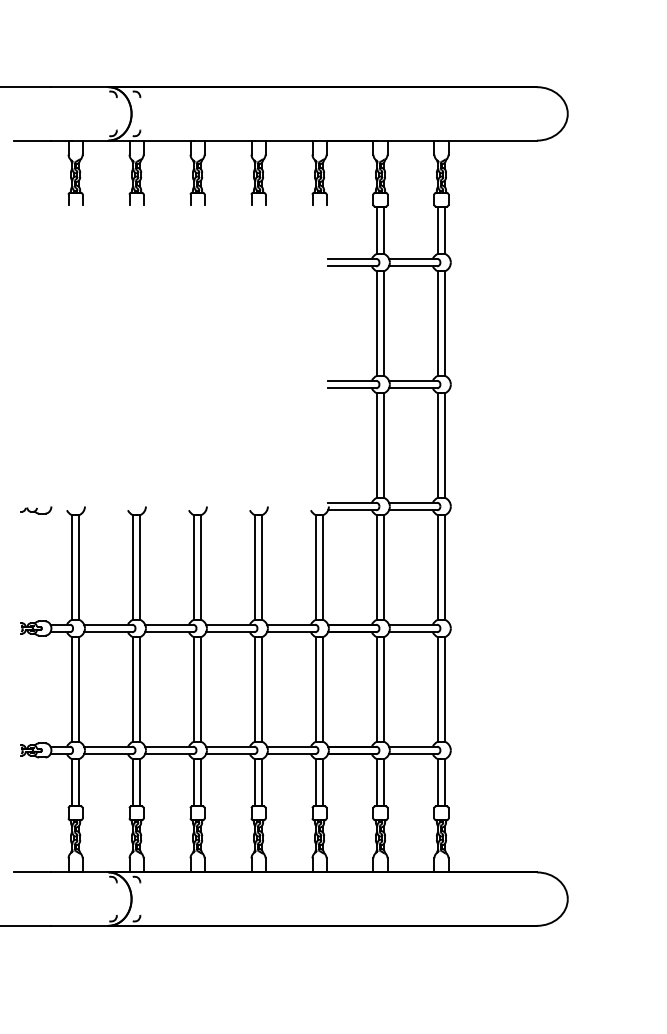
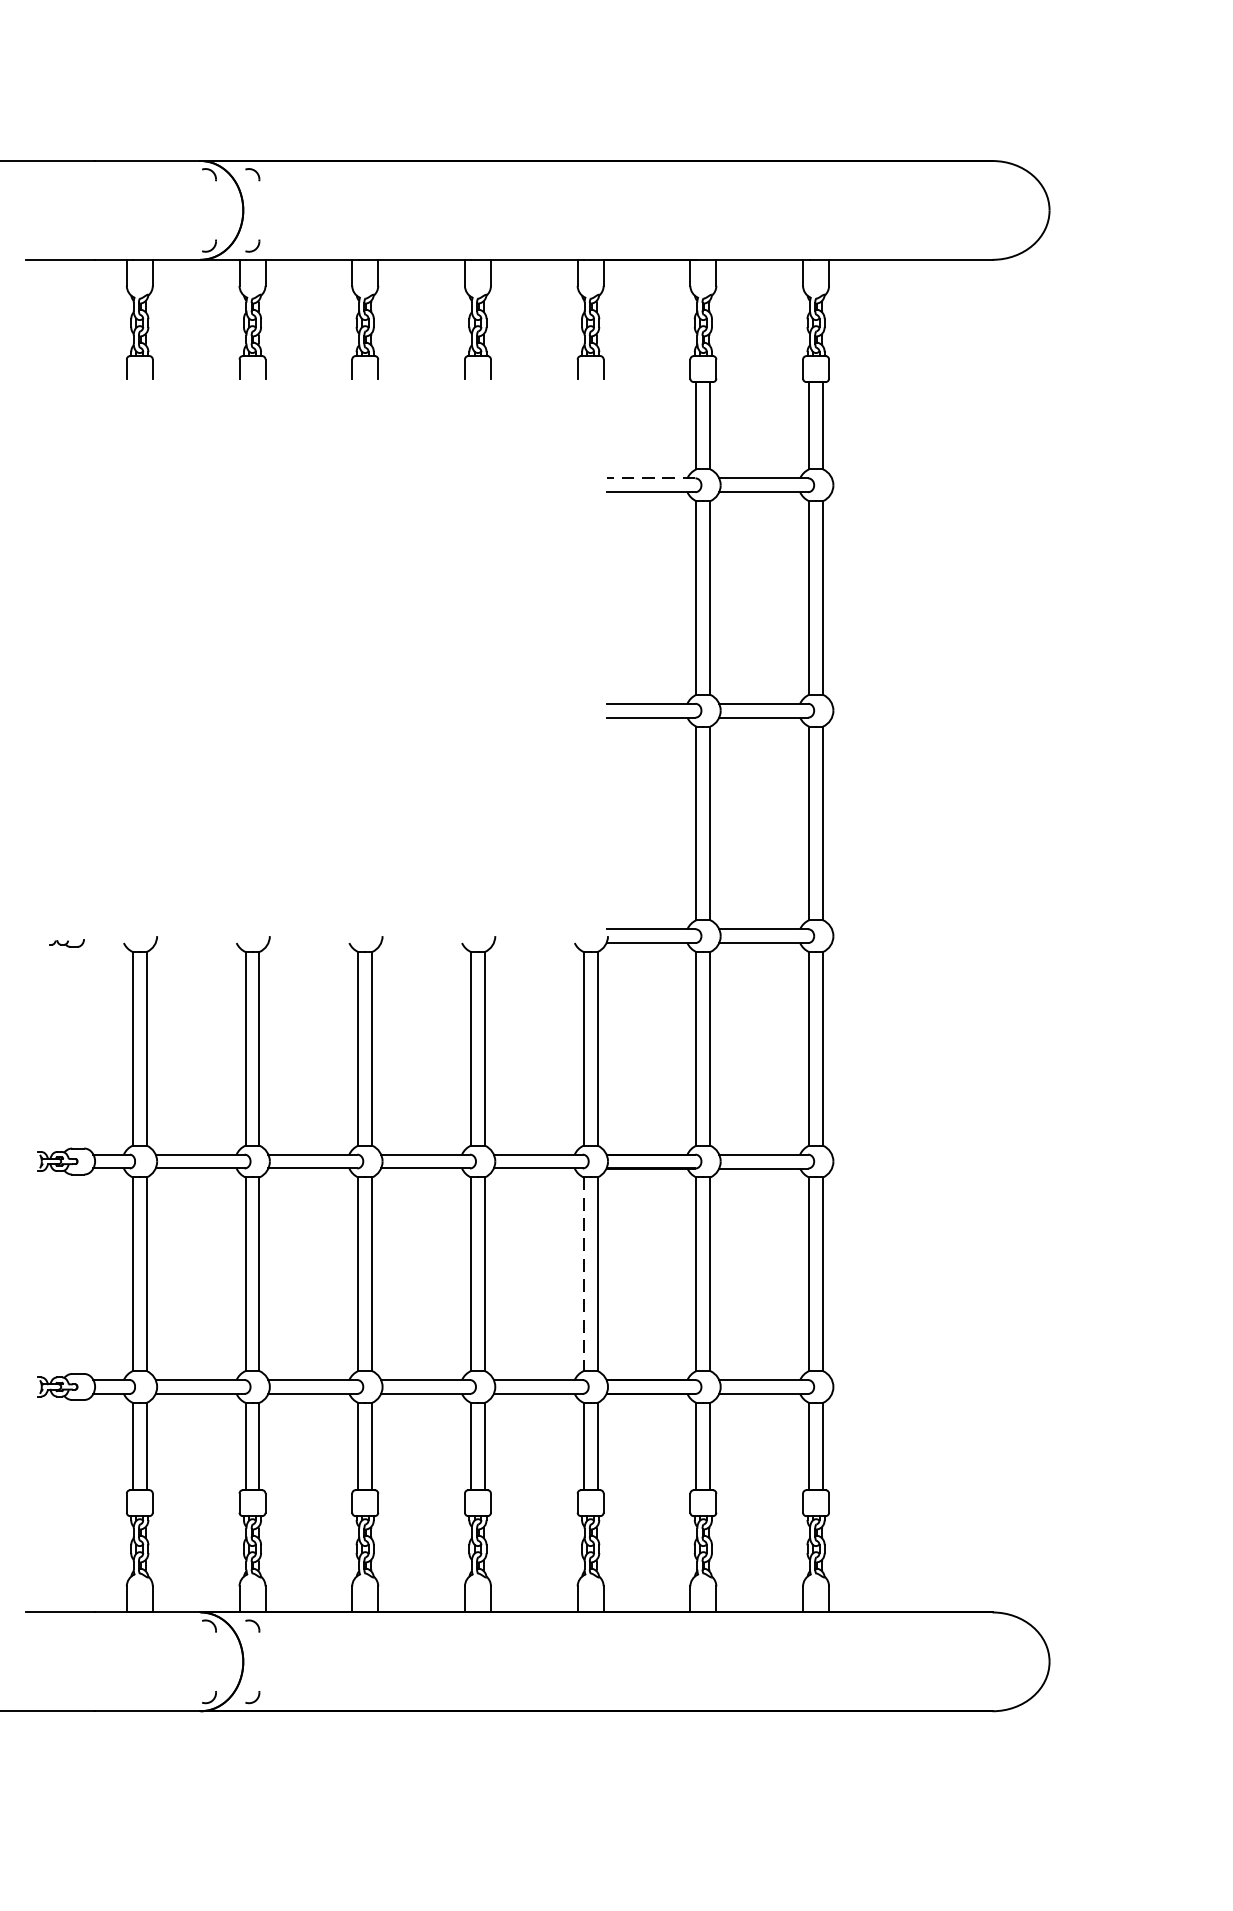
line: (351, 258) -> (649, 477), solid -> dashed
part: (36, 510) -> (67, 943), size x0.6
line: (315, 689) -> (583, 1274), solid -> dashed

